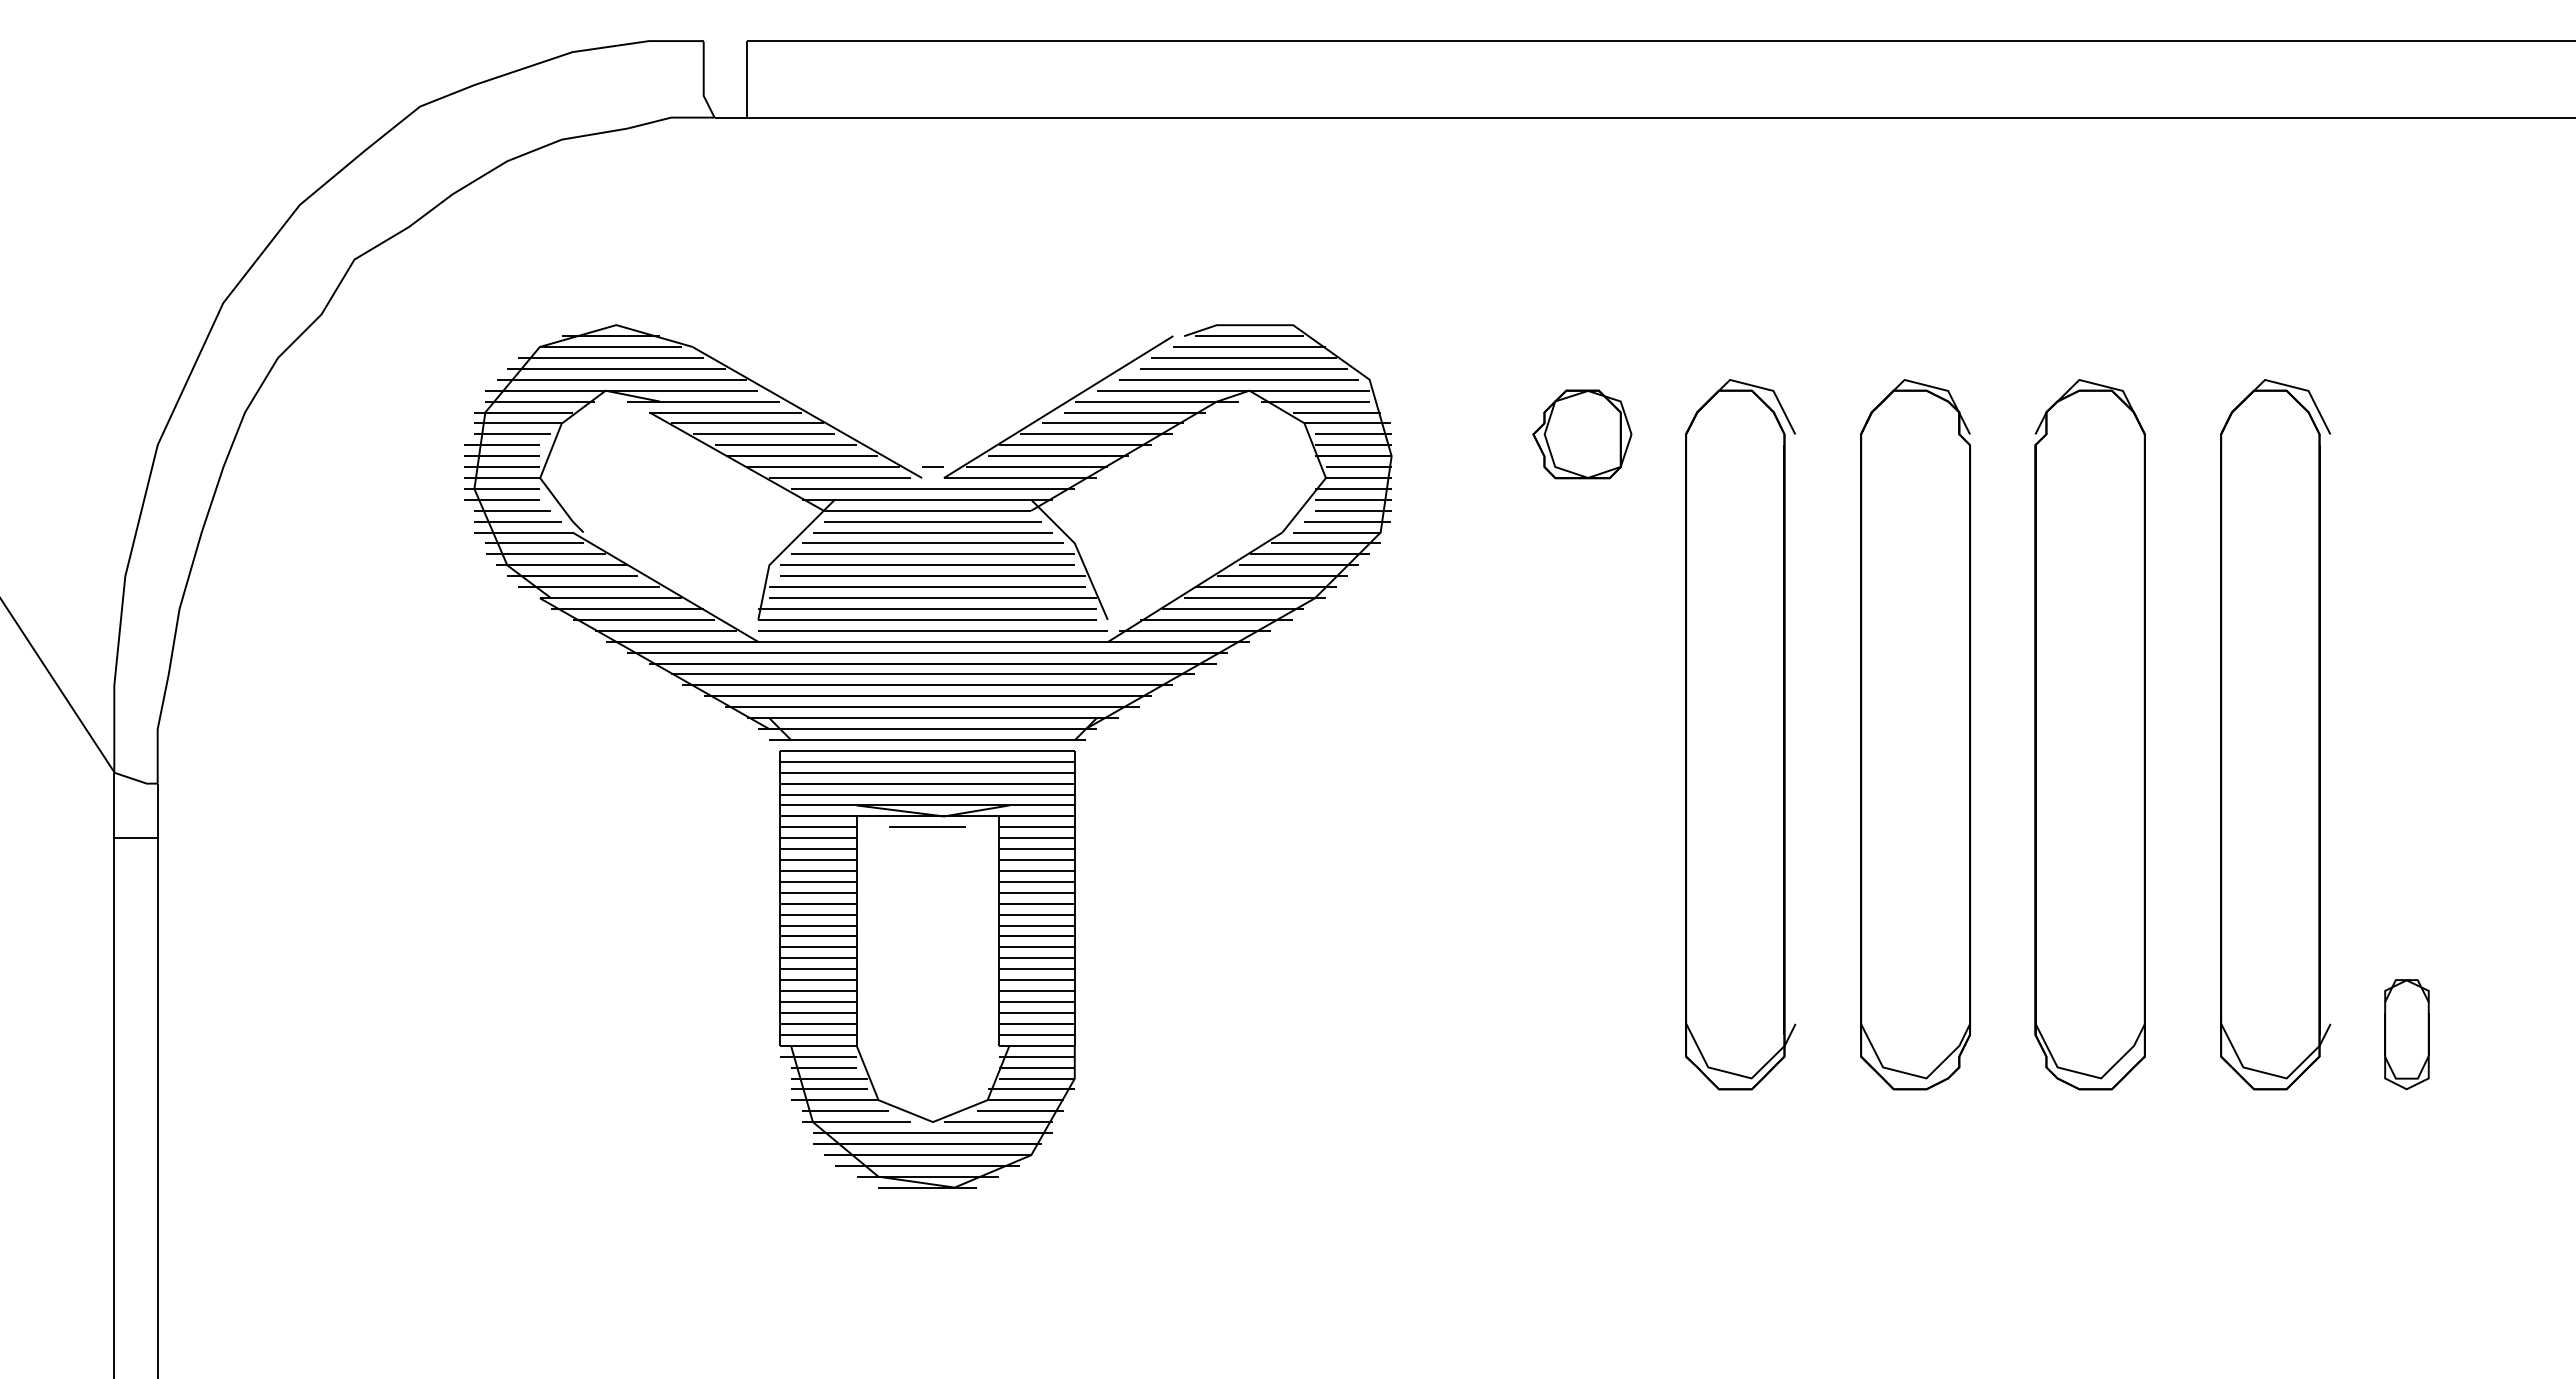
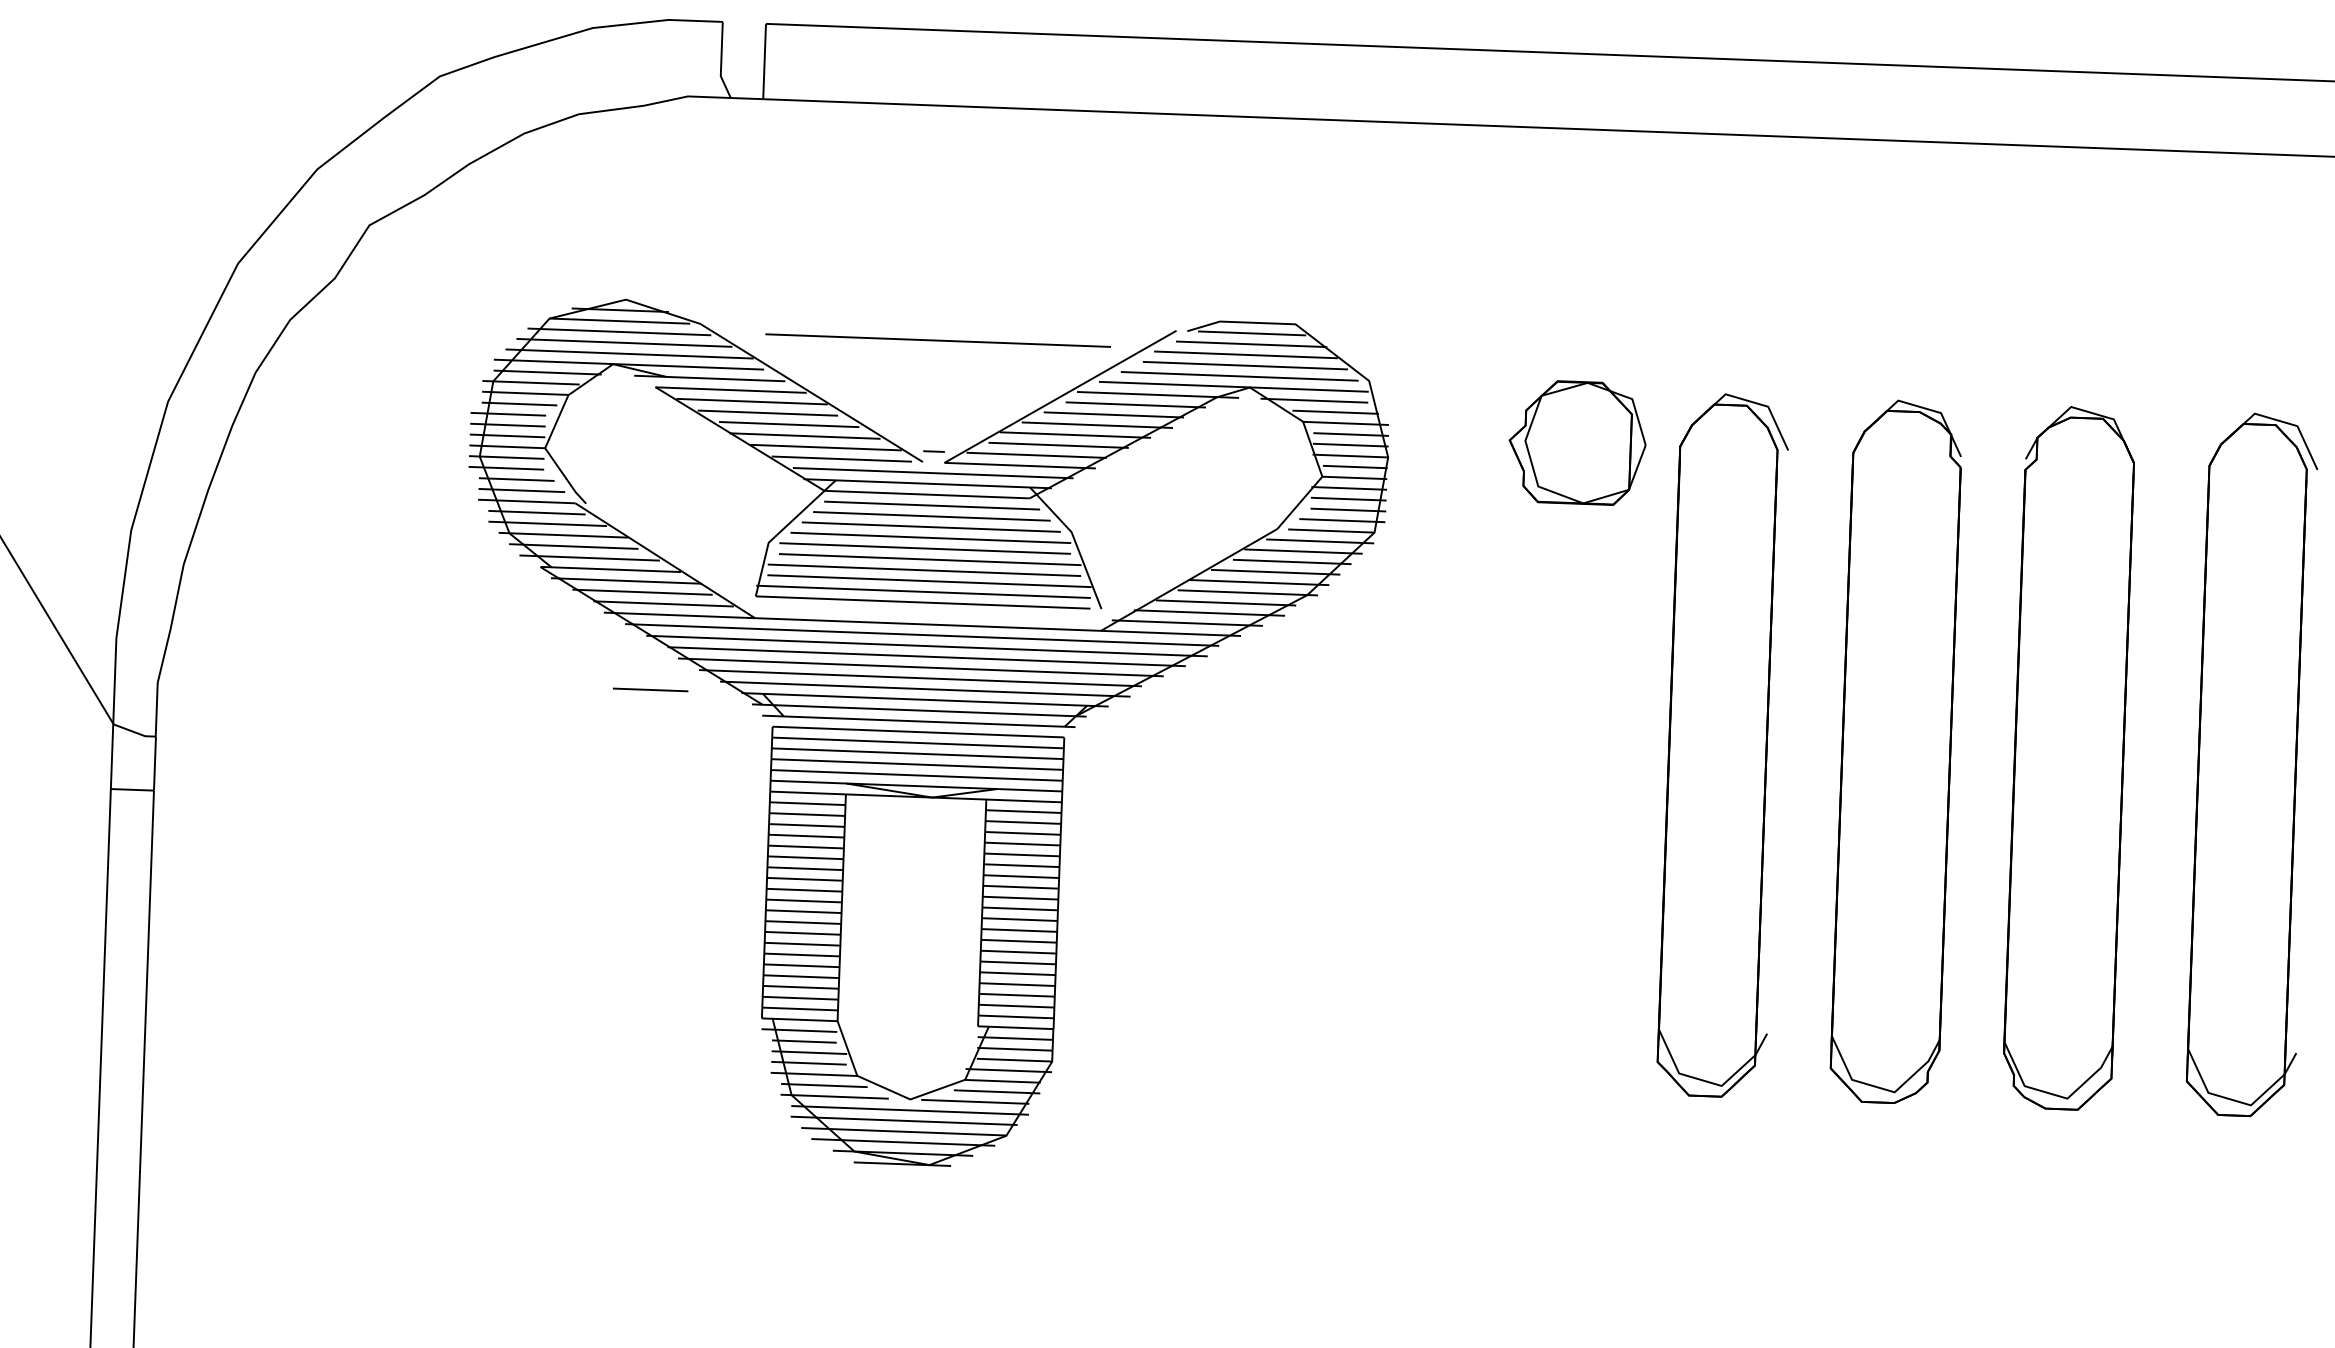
part: (1582, 434) -> (1577, 442), size x1.4
line: (932, 630) -> (937, 340), moved
line: (927, 826) -> (650, 689), moved

